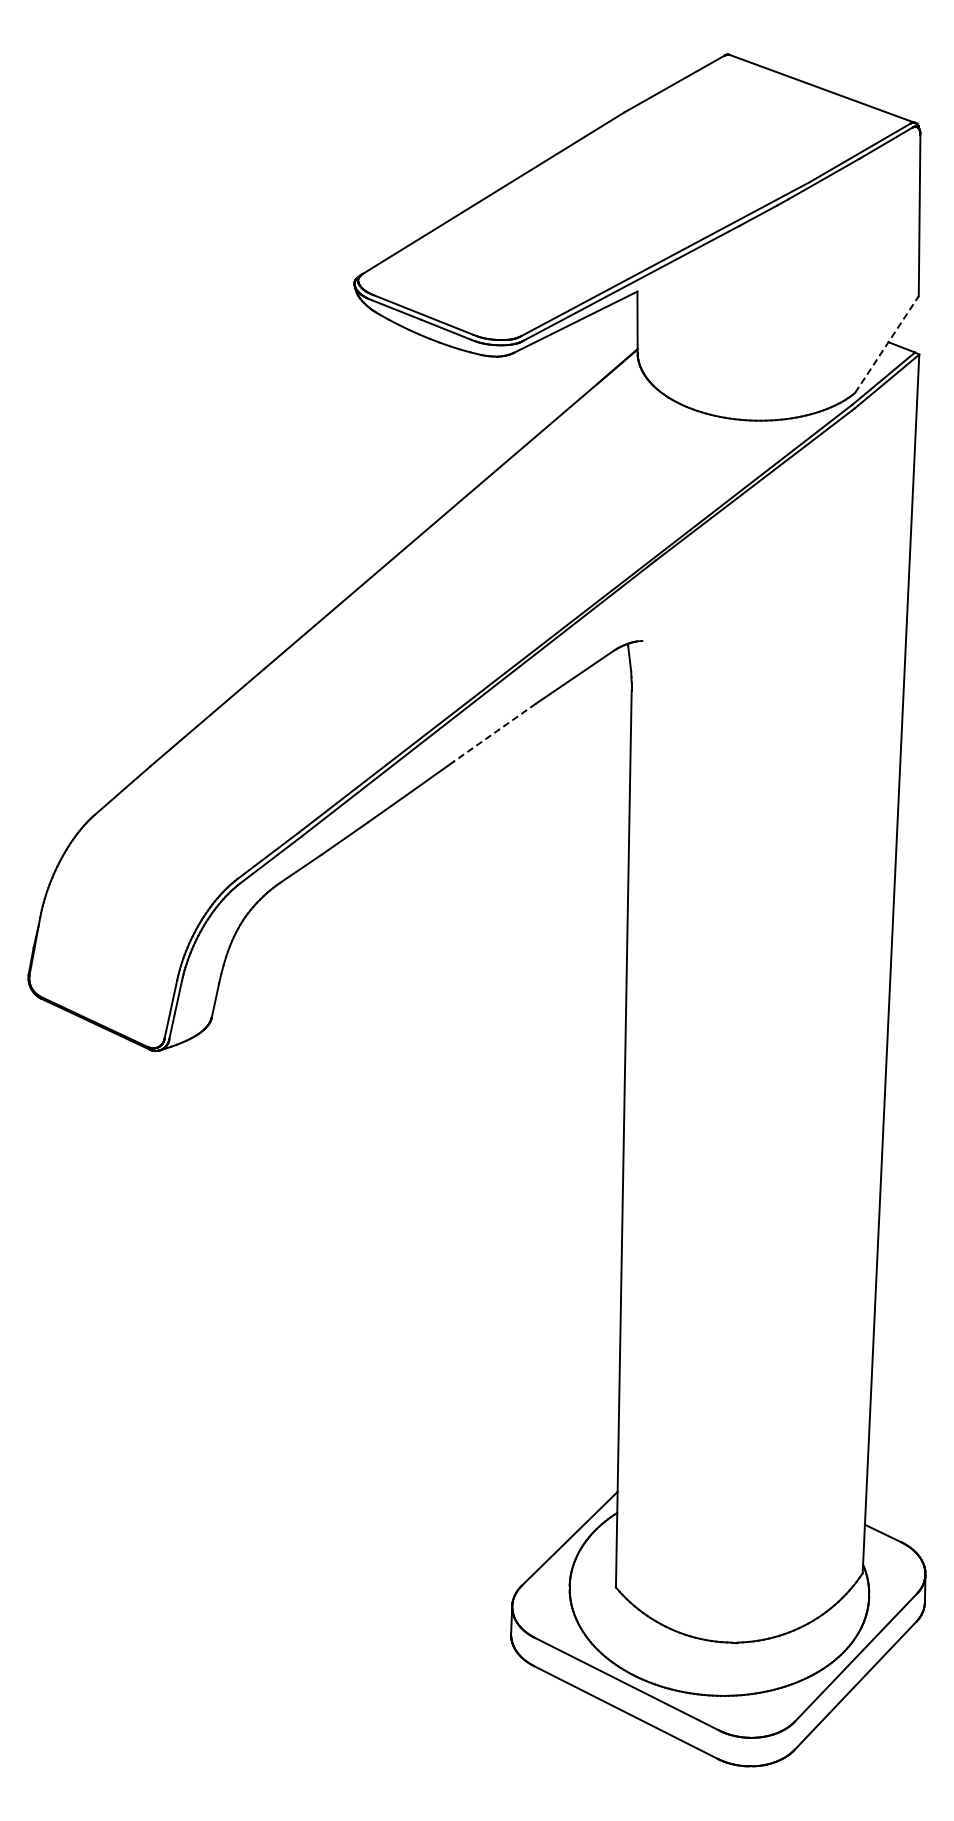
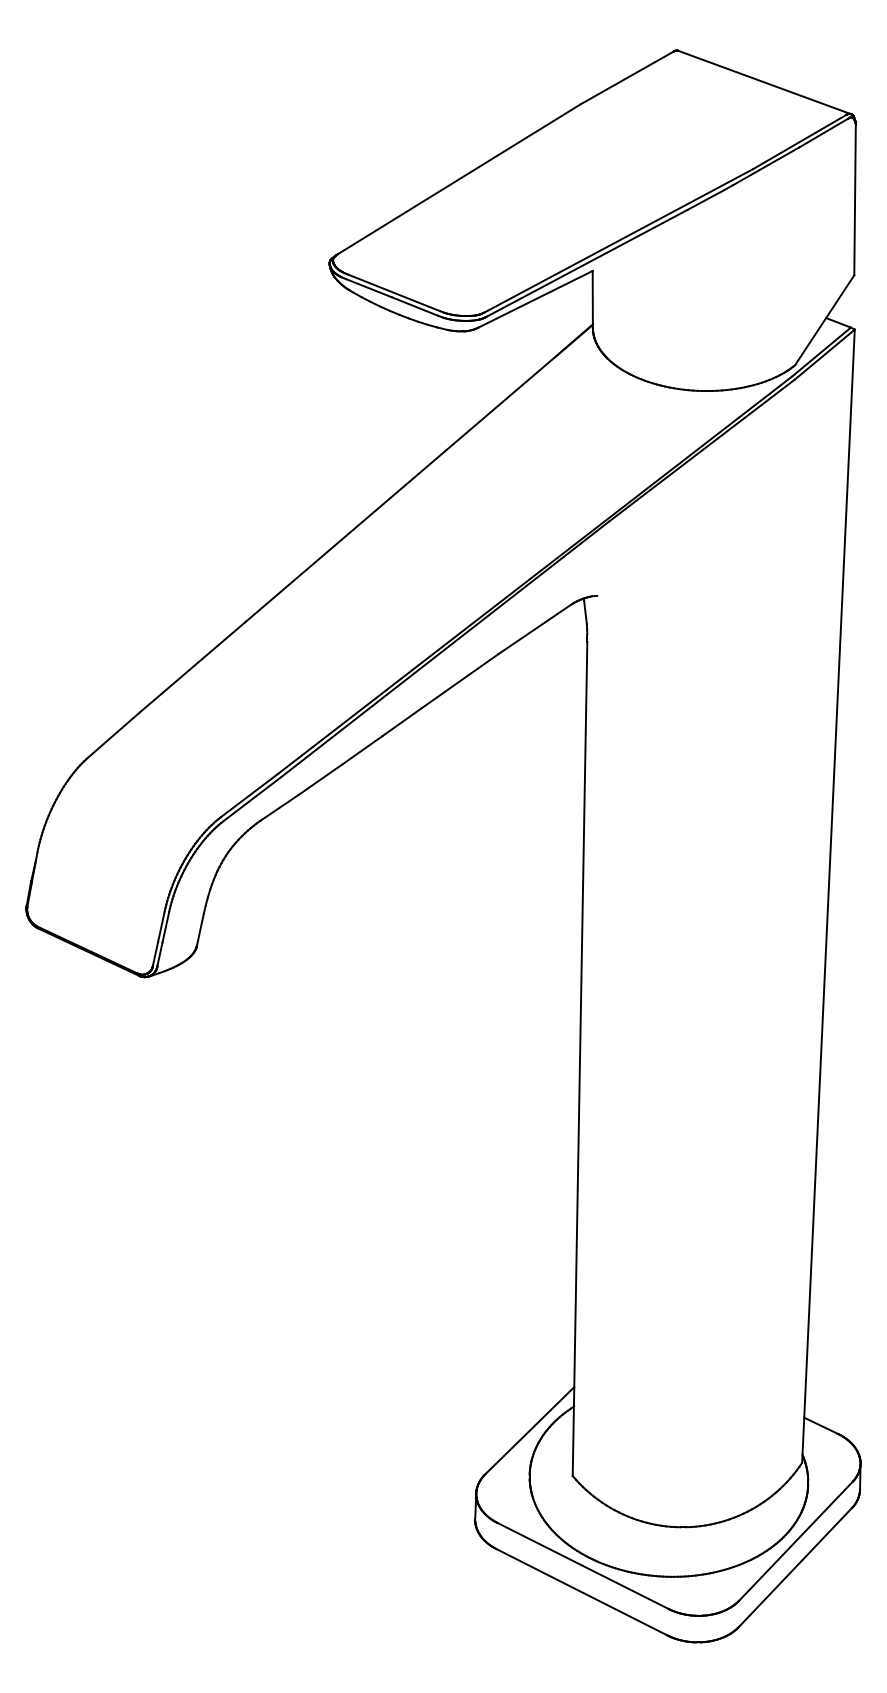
line: (886, 344) -> (824, 320), dashed -> solid
line: (494, 733) -> (459, 681), dashed -> solid

